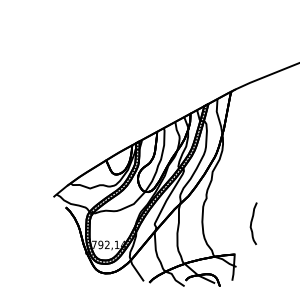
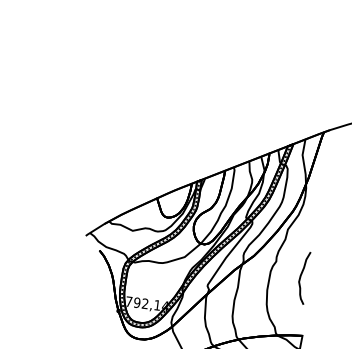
curve: (252, 223) -> (301, 277), moved

